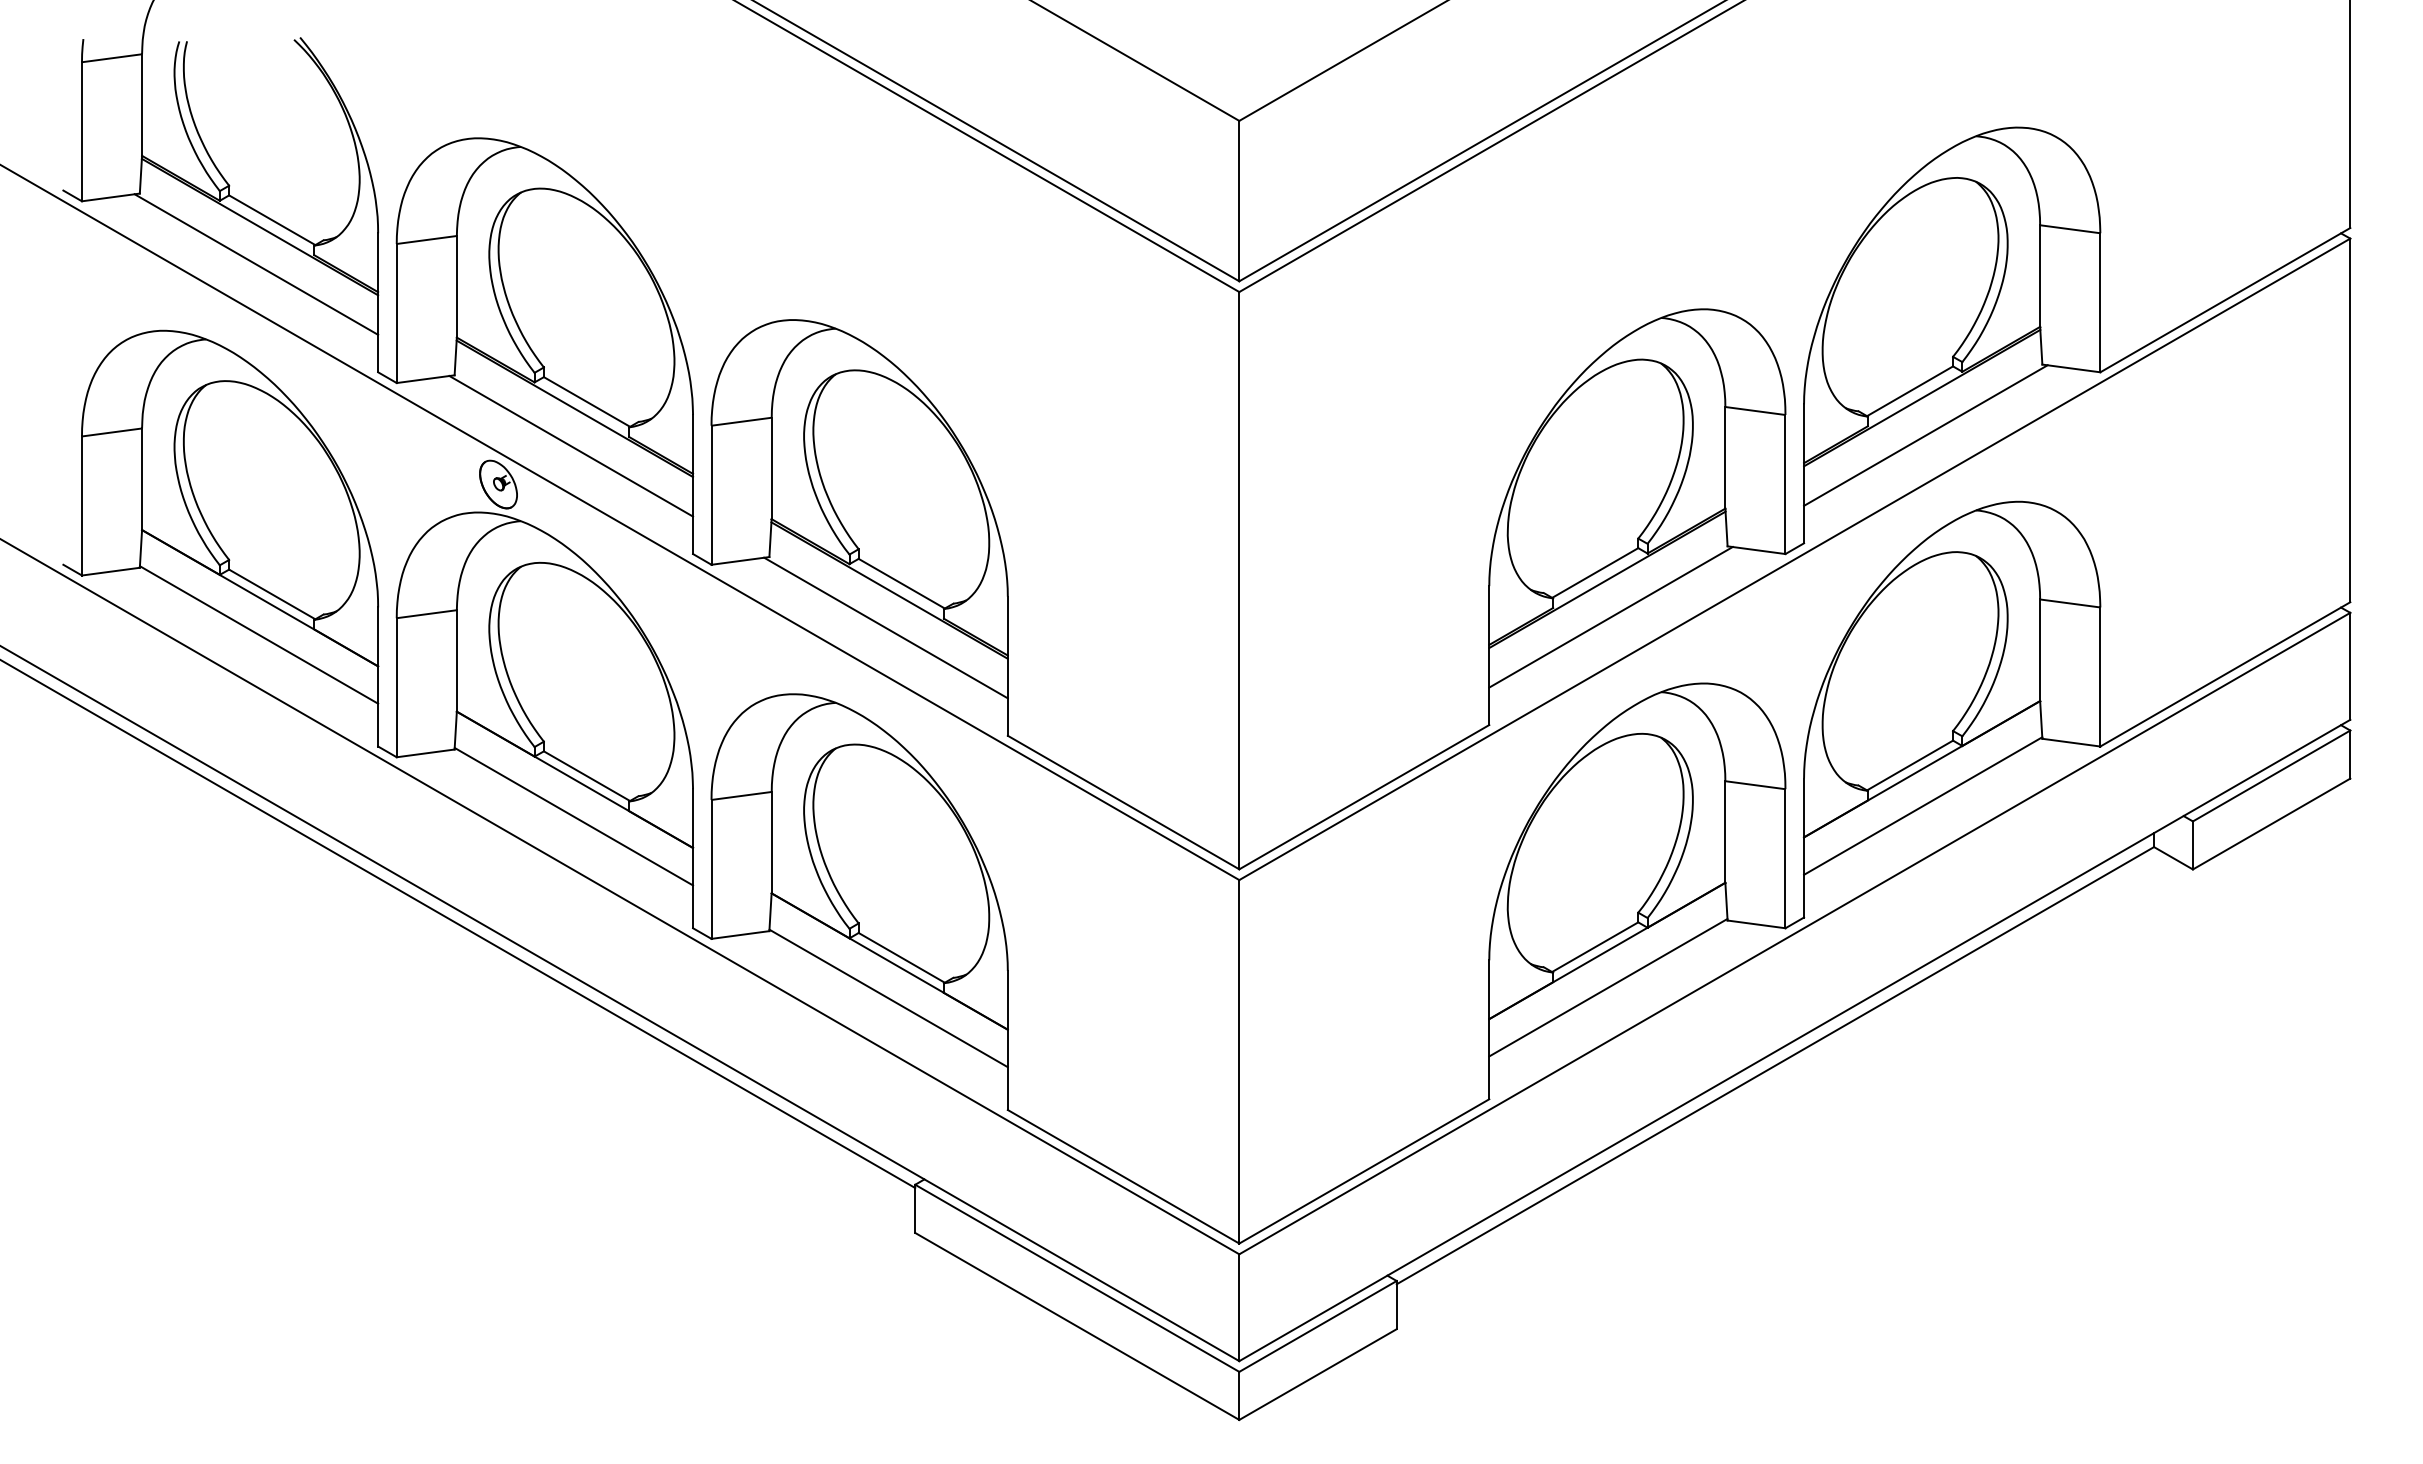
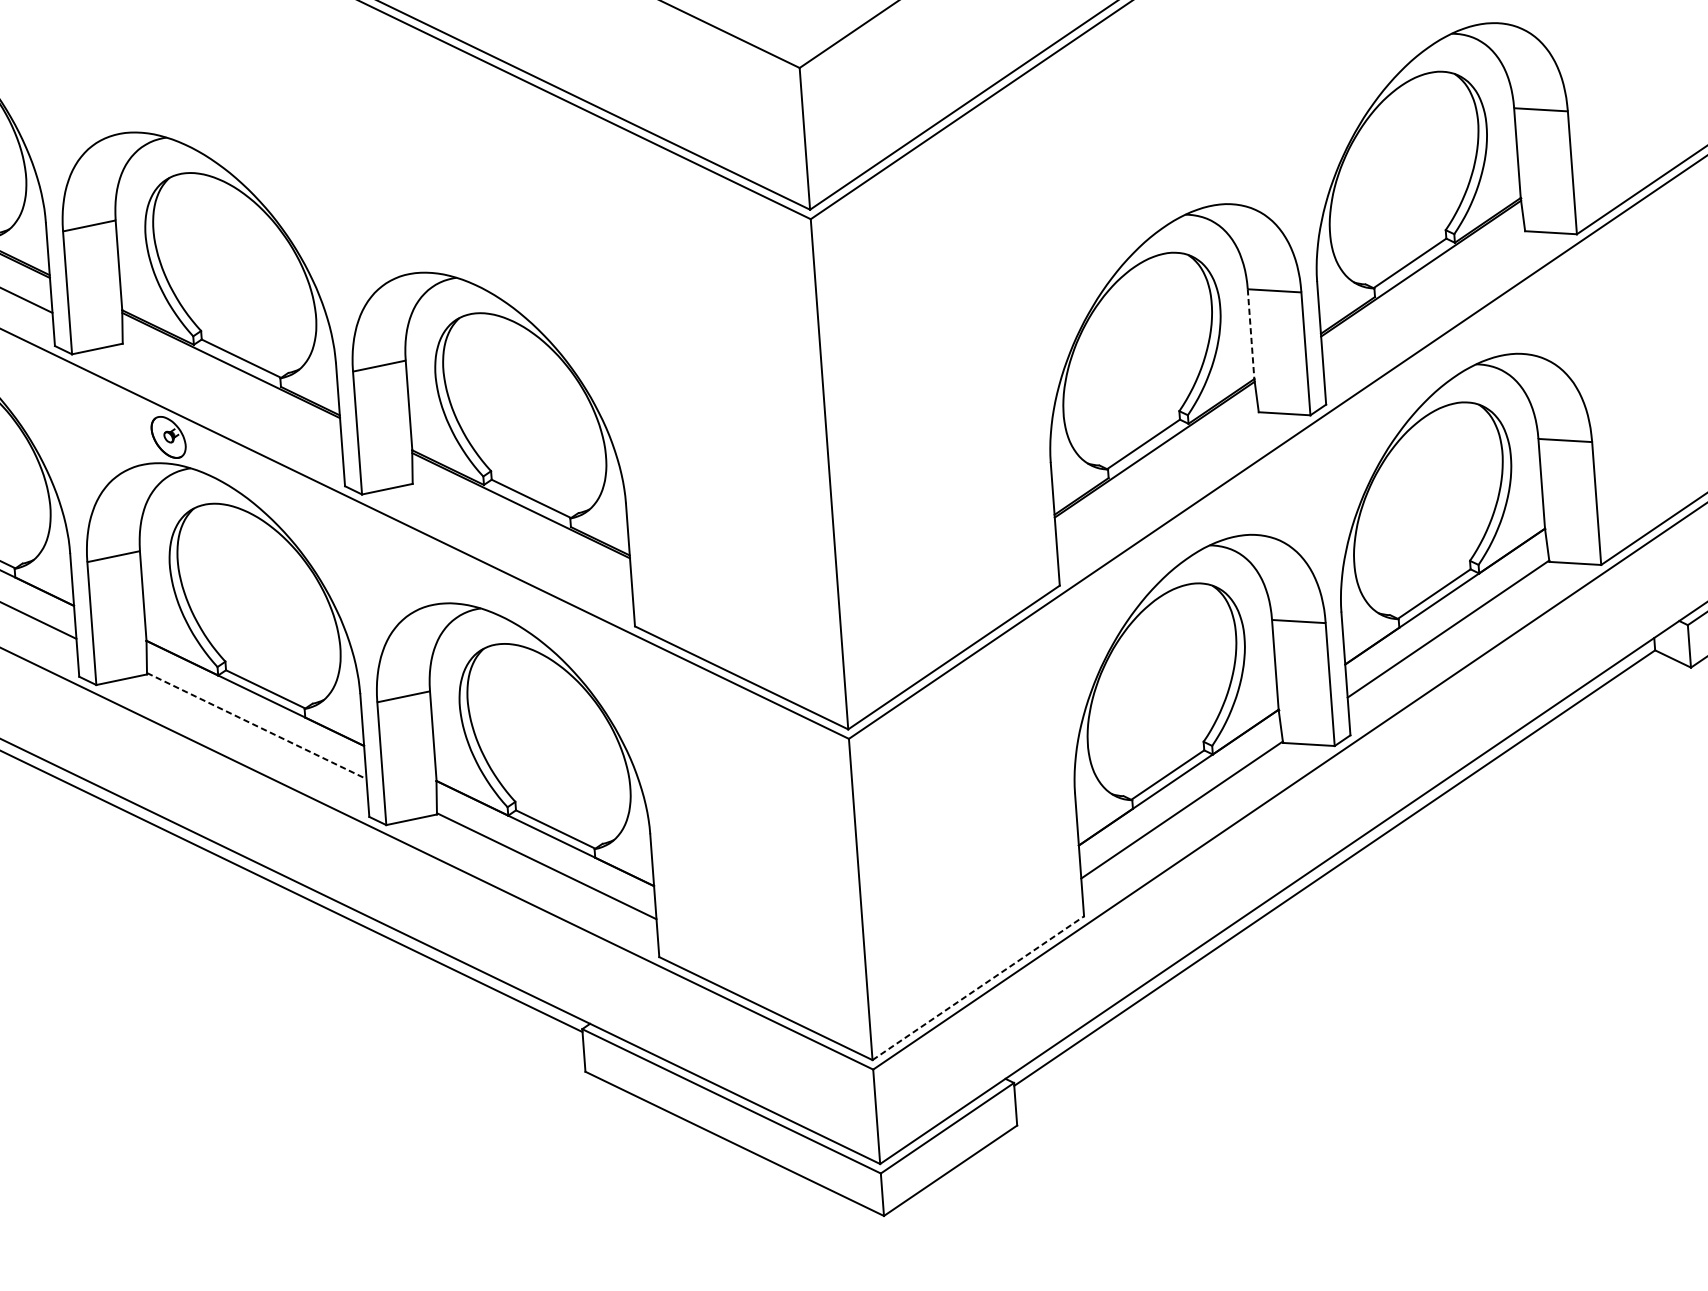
line: (1925, 435) -> (1426, 301), removed
line: (571, 445) -> (230, 398), removed
line: (1725, 457) -> (1251, 333), solid -> dashed
line: (1610, 616) -> (1159, 481), removed
line: (885, 627) -> (519, 538), removed
line: (573, 816) -> (256, 725), solid -> dashed
line: (1364, 1171) -> (978, 988), solid -> dashed

